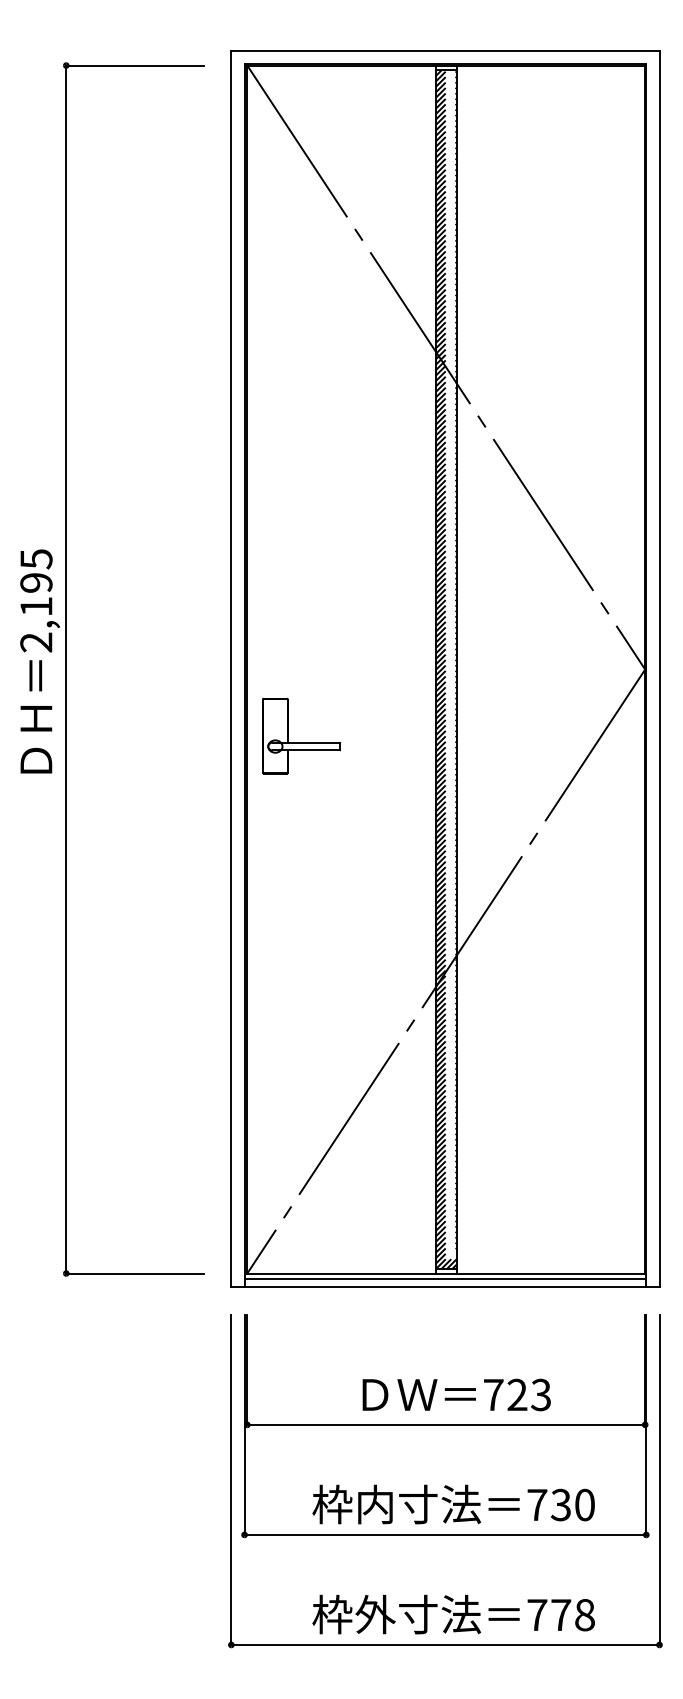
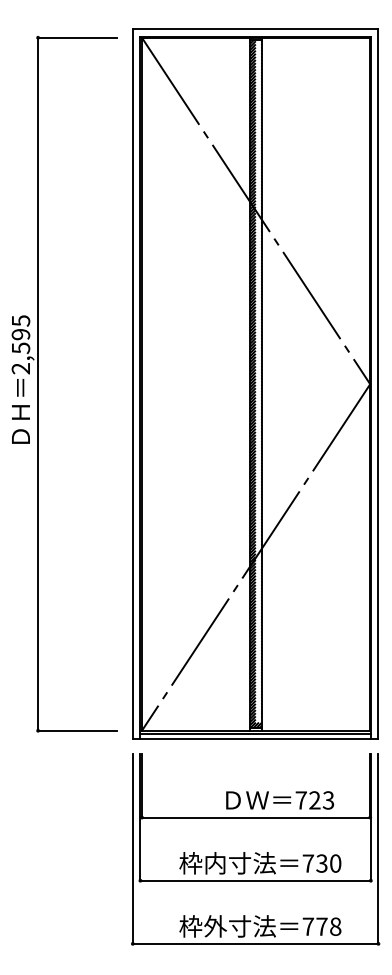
text: (37, 607) -> (21, 348), 2,195 -> 2,595
part: (300, 736) -> (172, 422), removed
text: (457, 1395) -> (280, 800), moved

